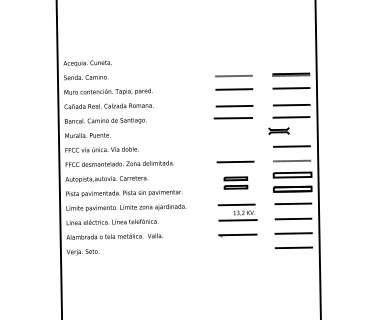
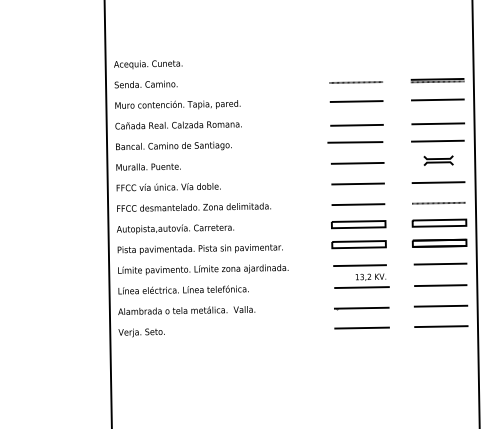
part: (278, 130) -> (437, 159), moved
line: (234, 132) -> (356, 162), added
line: (235, 147) -> (358, 183), added
part: (235, 182) -> (358, 233), size x1.67
line: (237, 248) -> (361, 327), added

